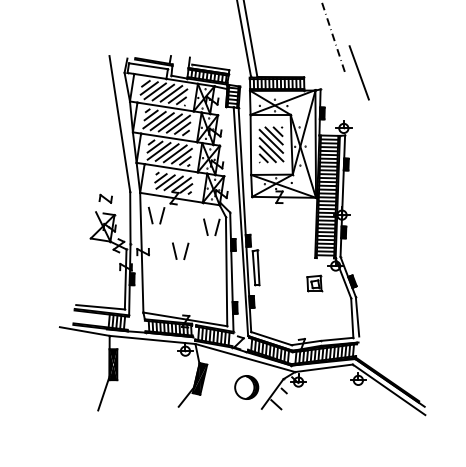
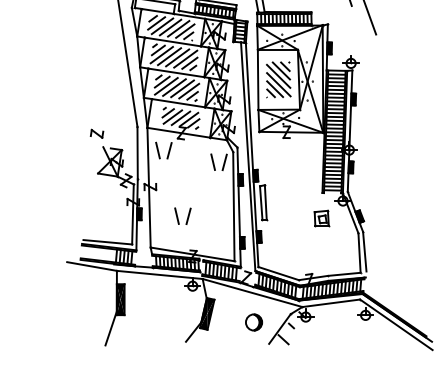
part: (105, 198) -> (96, 133), moved
part: (180, 251) -> (182, 216), moved
part: (246, 387) -> (253, 322), size x0.7

